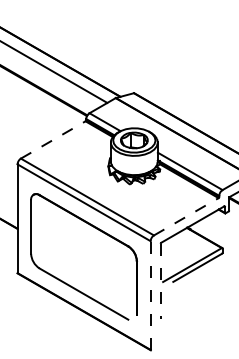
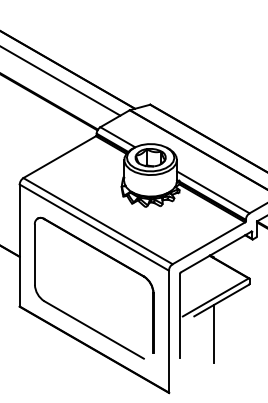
line: (53, 139) -> (59, 156), dashed -> solid
line: (186, 216) -> (209, 242), dashed -> solid
line: (160, 281) -> (179, 315), dashed -> solid
line: (150, 295) -> (168, 331), dashed -> solid
line: (190, 297) -> (213, 333), added

